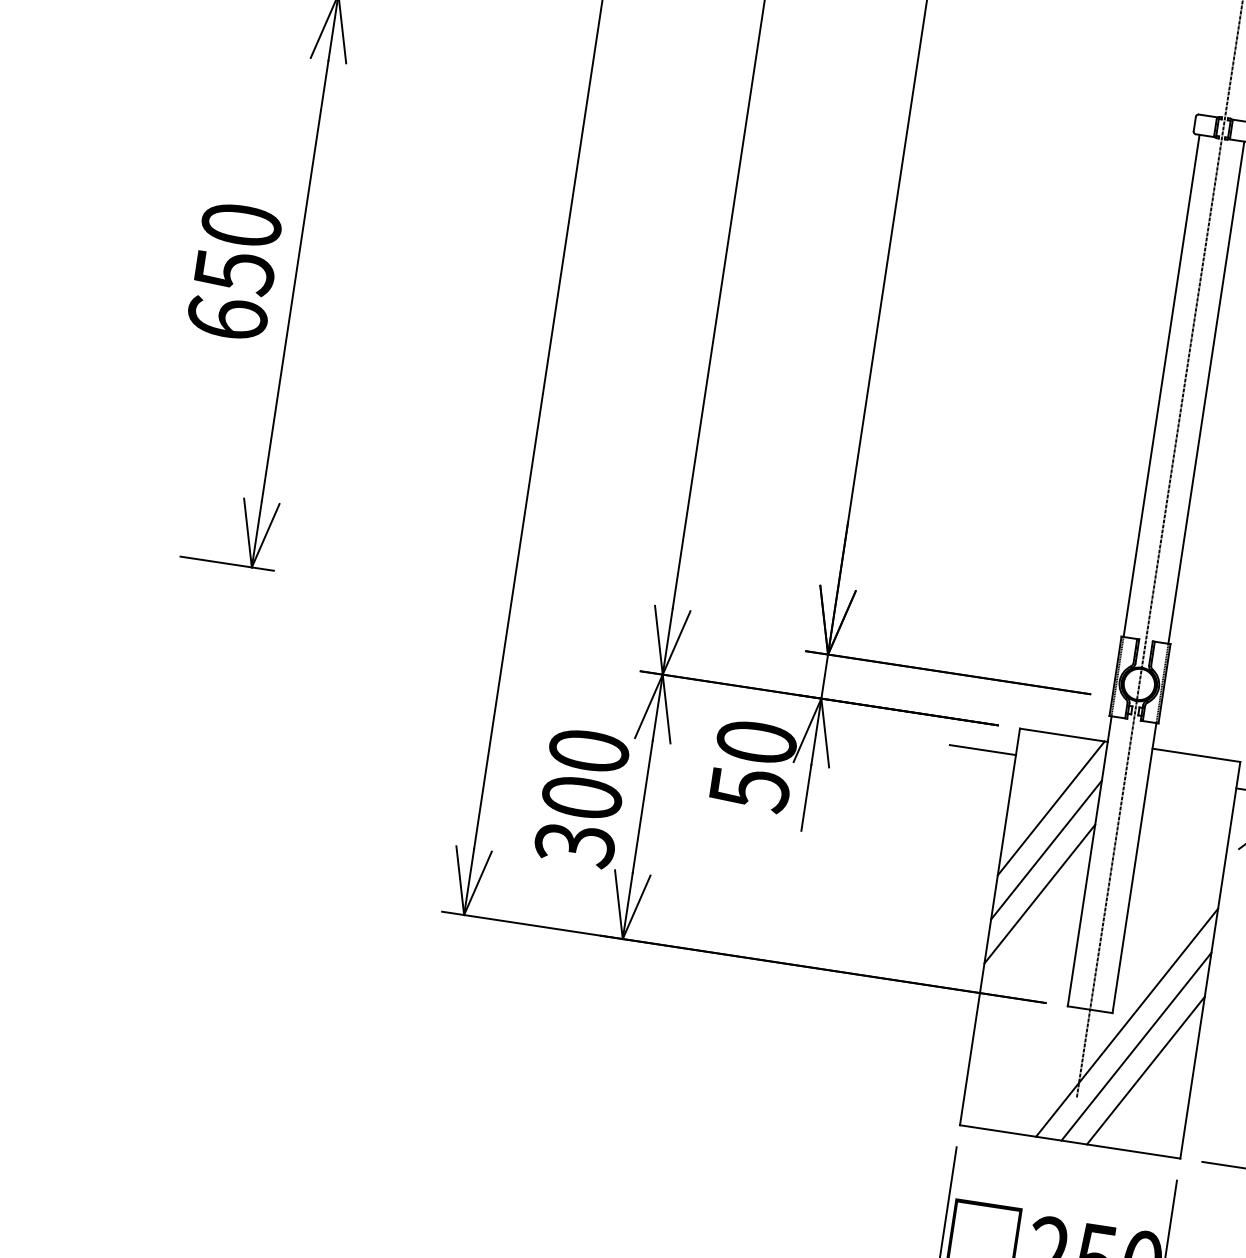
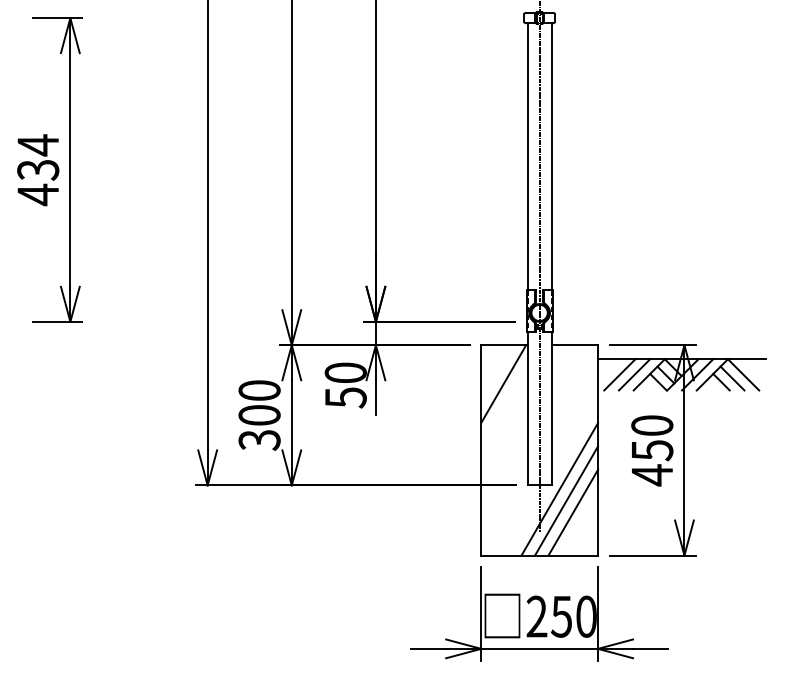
text: (234, 272) -> (38, 170), 650 -> 434
line: (982, 750) -> (463, 359), removed
line: (1046, 848) -> (504, 405), removed
line: (1039, 894) -> (504, 429), removed

